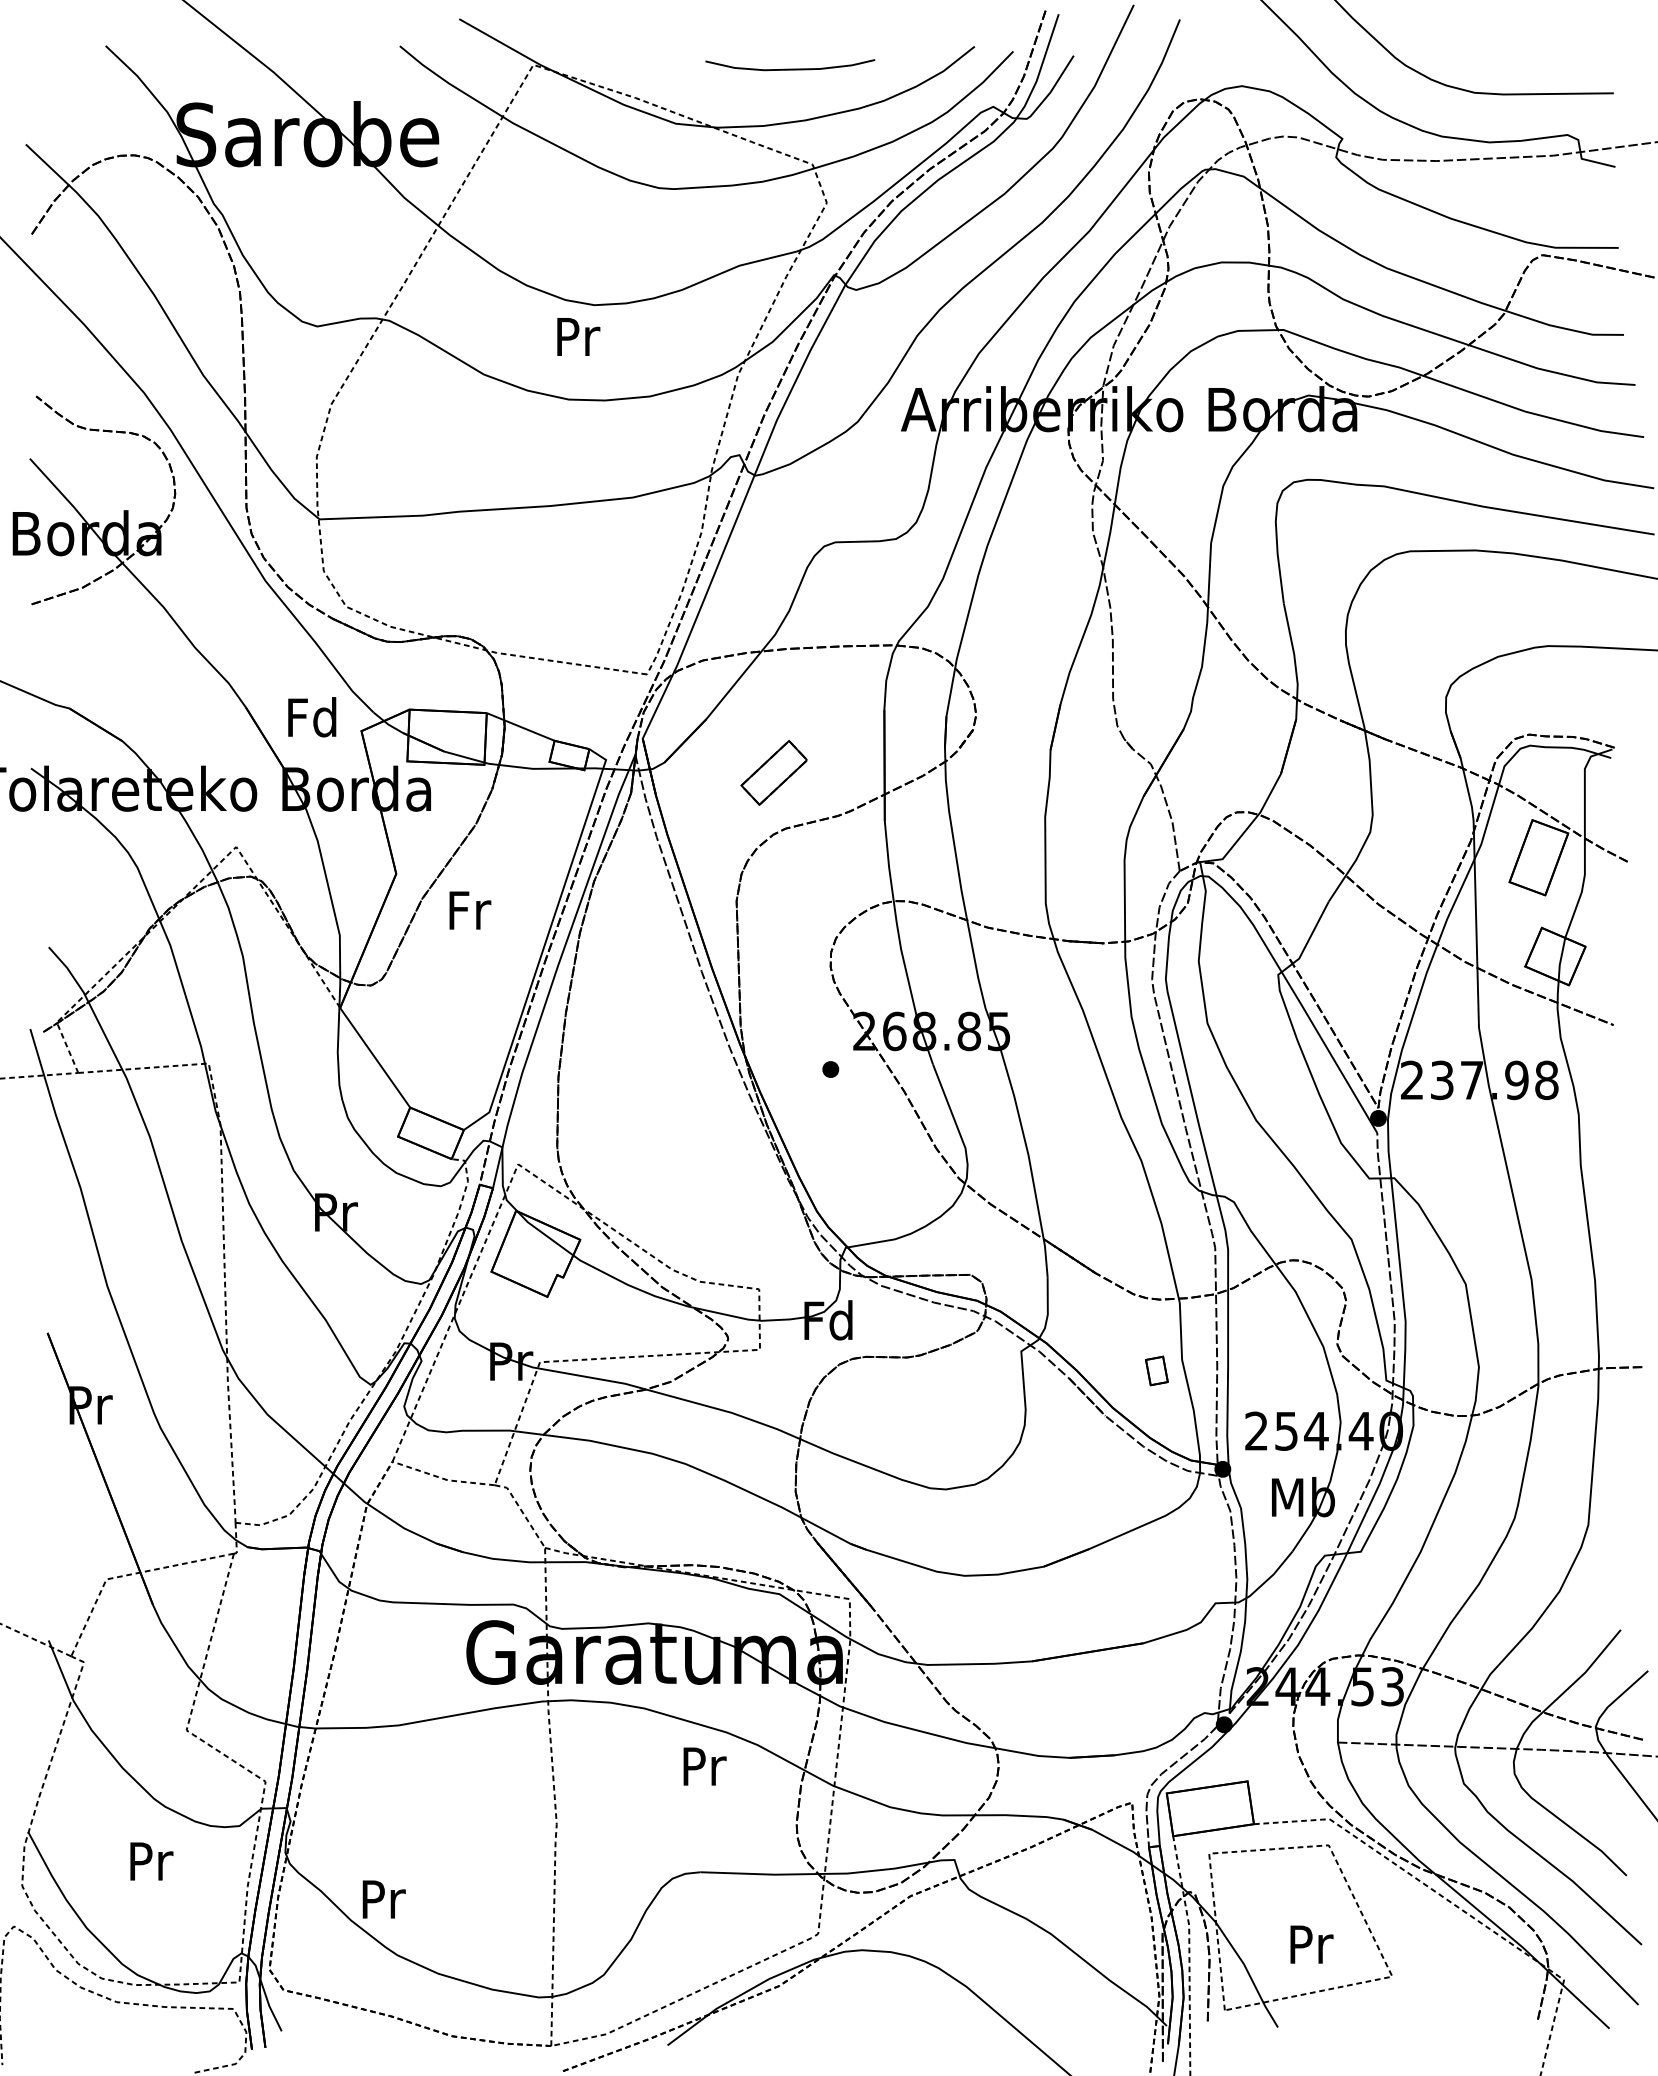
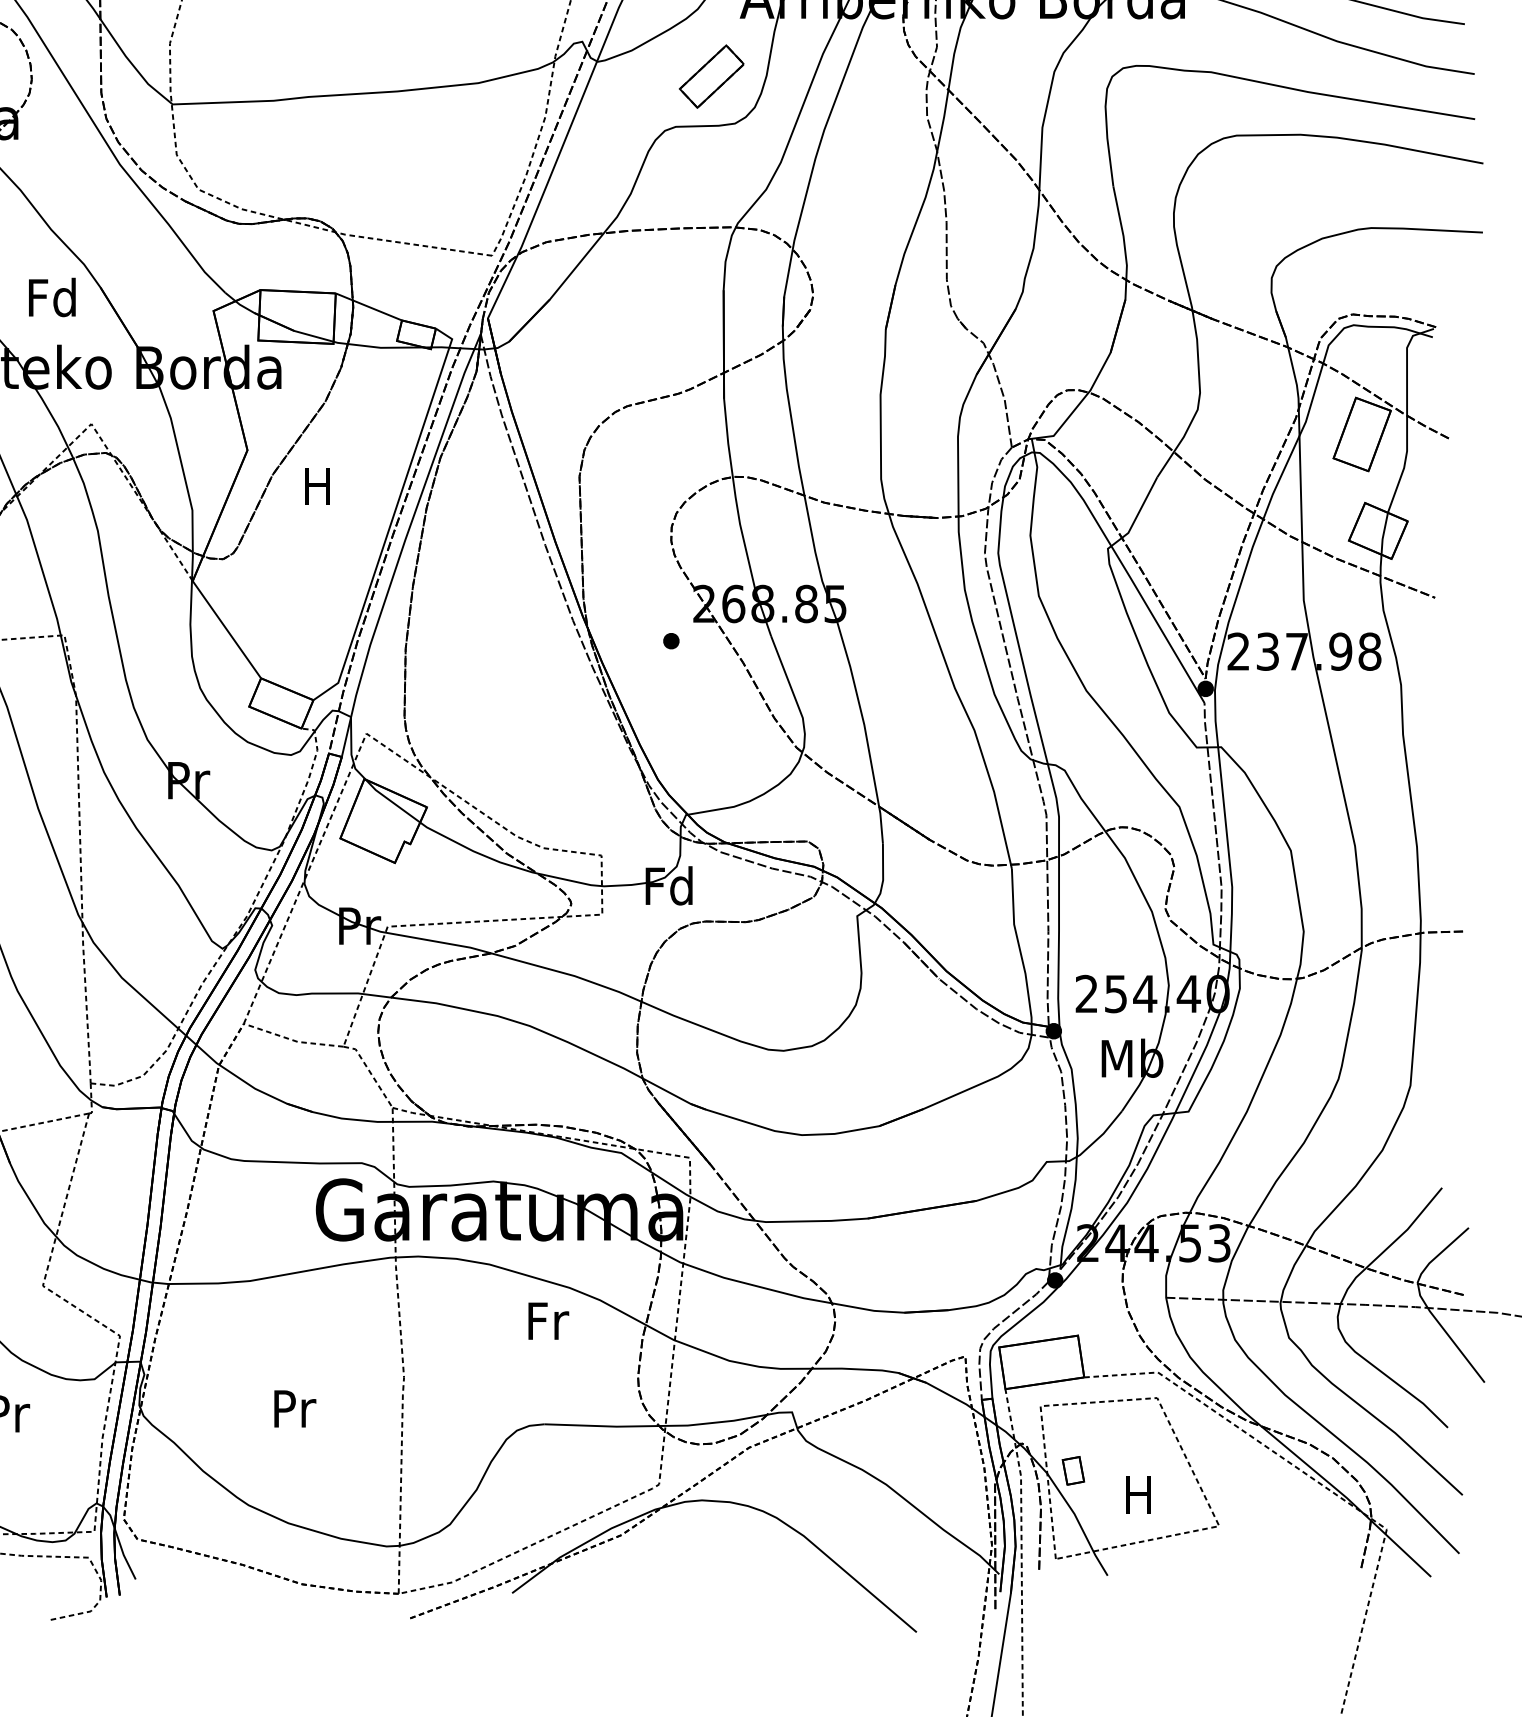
text: (312, 717) -> (52, 297), moved
part: (773, 772) -> (711, 76), moved
text: (470, 910) -> (319, 486), Fr -> H
part: (1156, 1370) -> (1073, 1470), moved
text: (704, 1766) -> (548, 1321), Pr -> Fr
text: (383, 1899) -> (294, 1408), moved
text: (1311, 1944) -> (1140, 1494), Pr -> H

